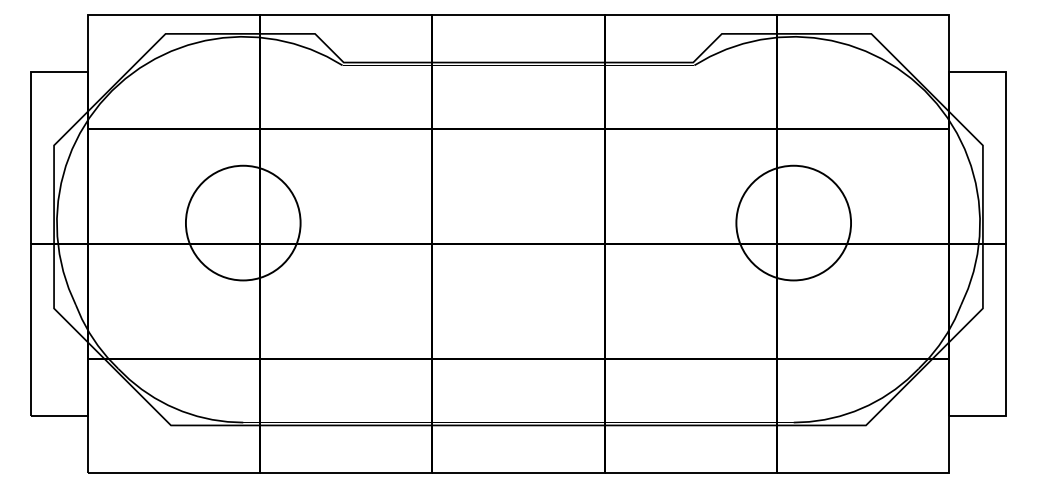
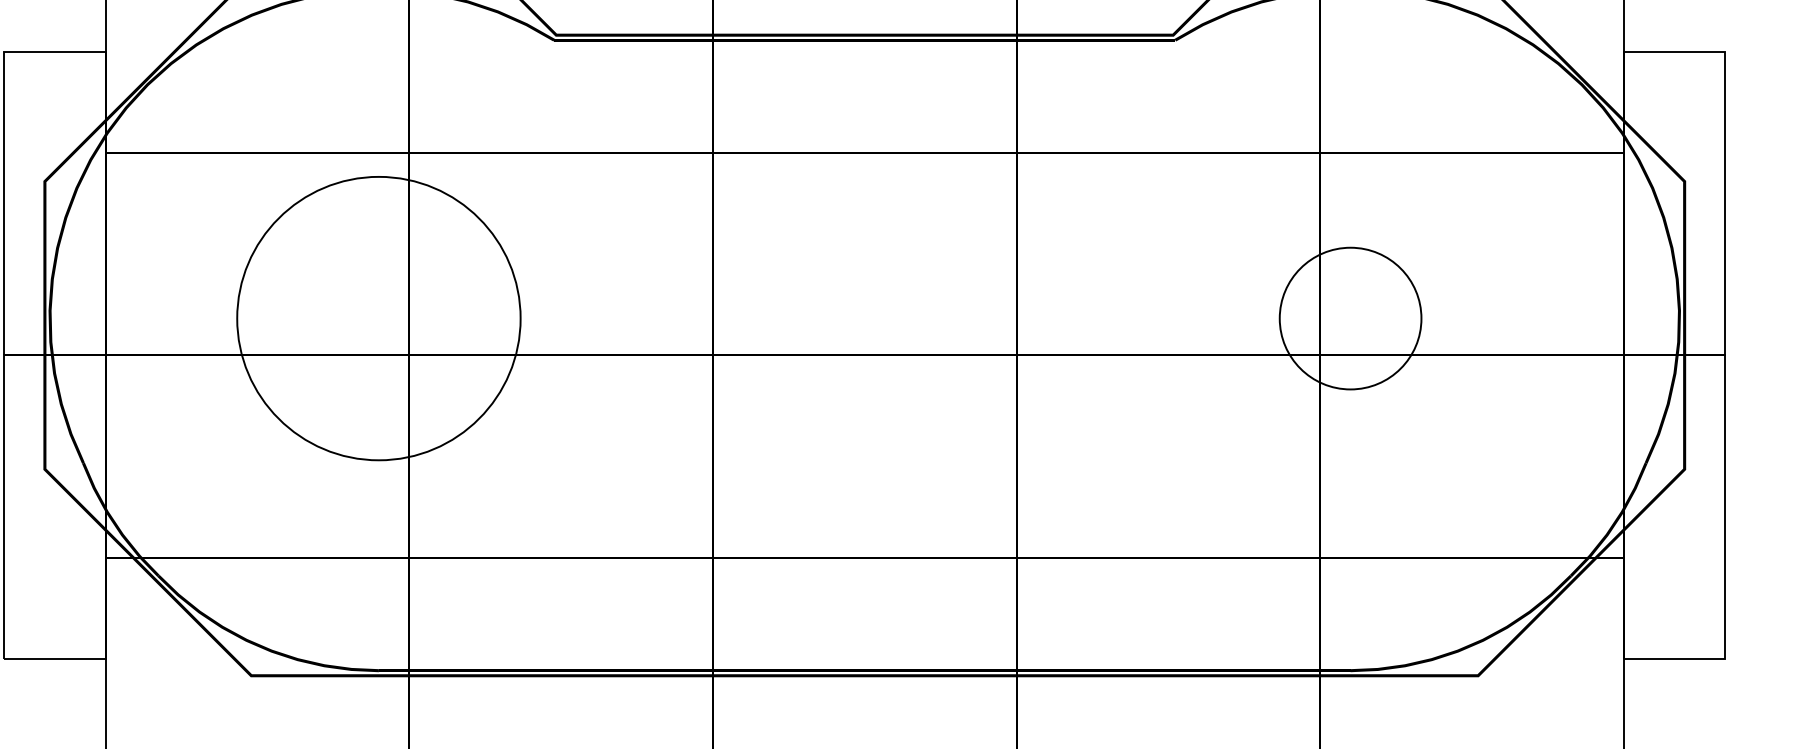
circle: (242, 222) -> (377, 317), size x1.4
circle: (793, 222) -> (1350, 317), size x0.7

